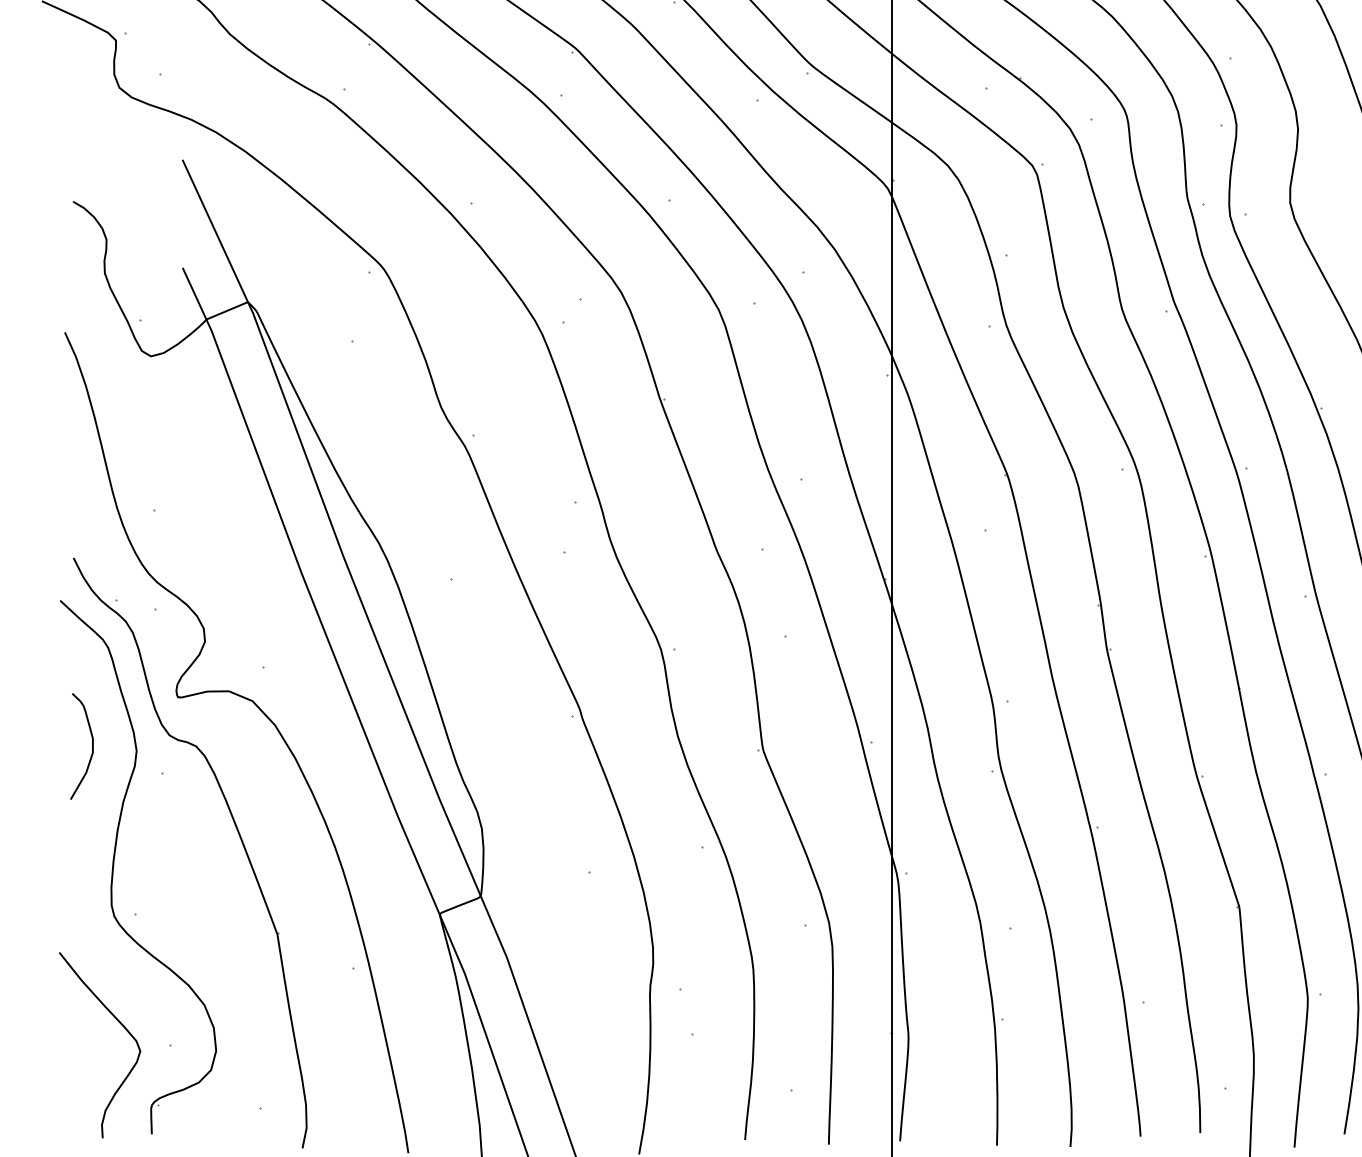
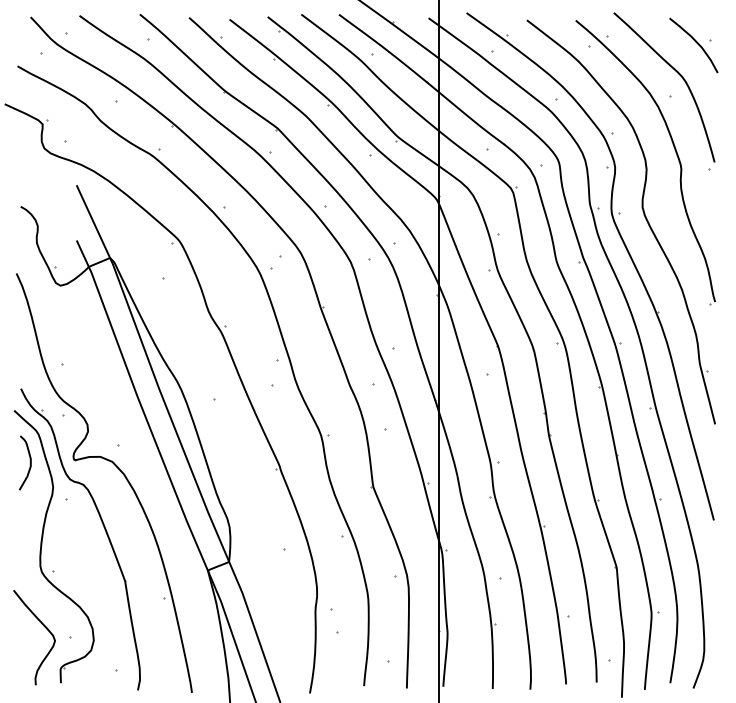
curve: (90, 745) -> (29, 462), moved

